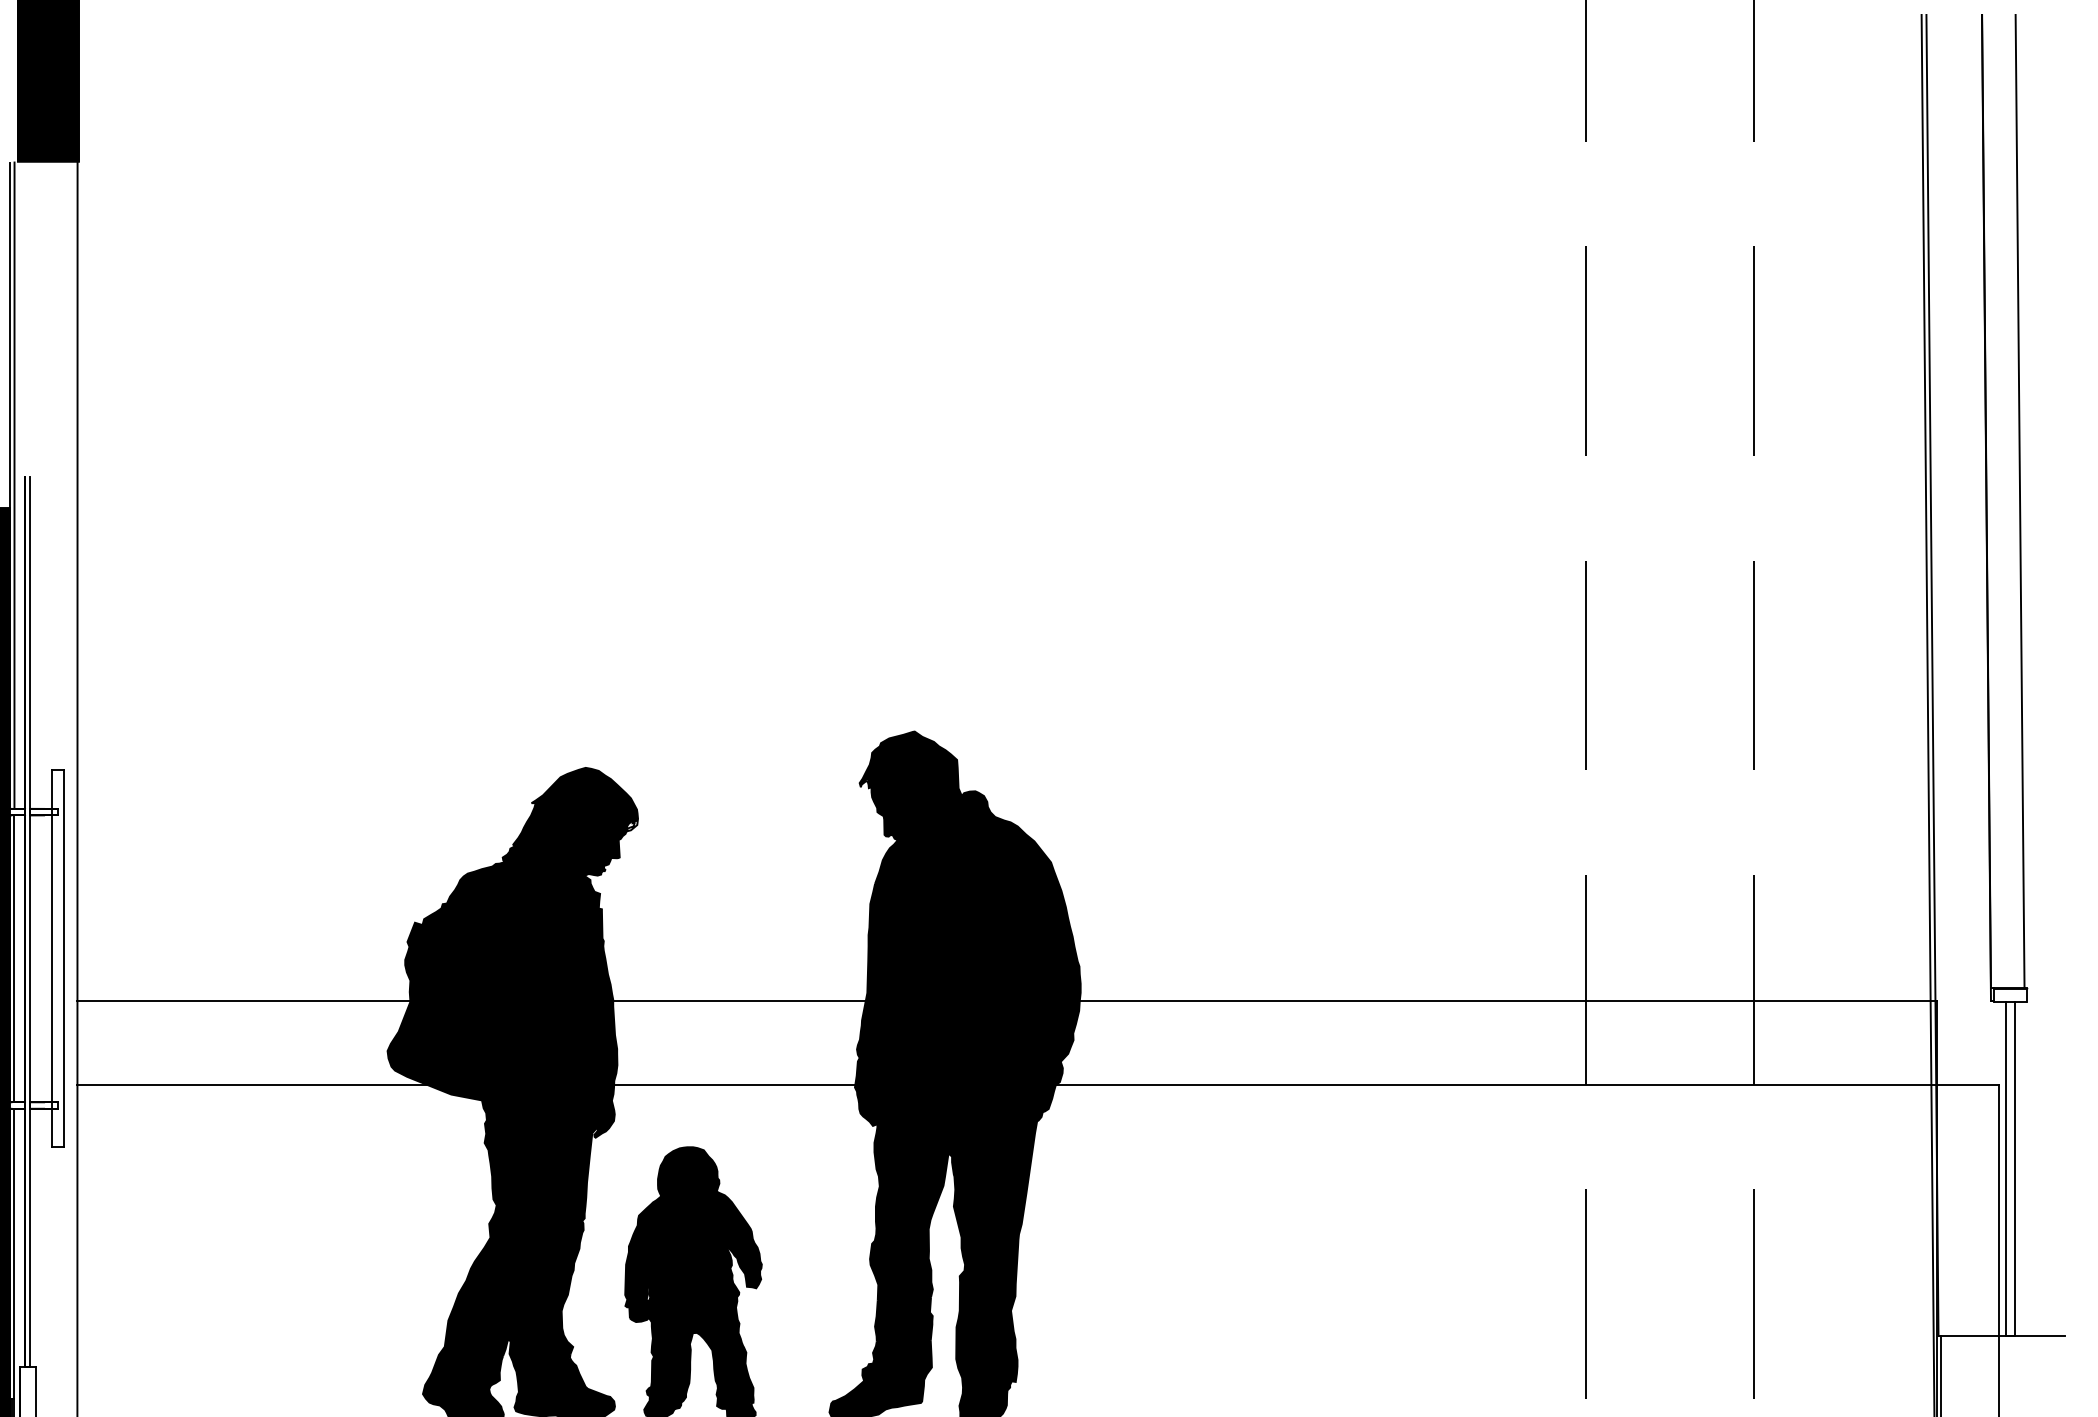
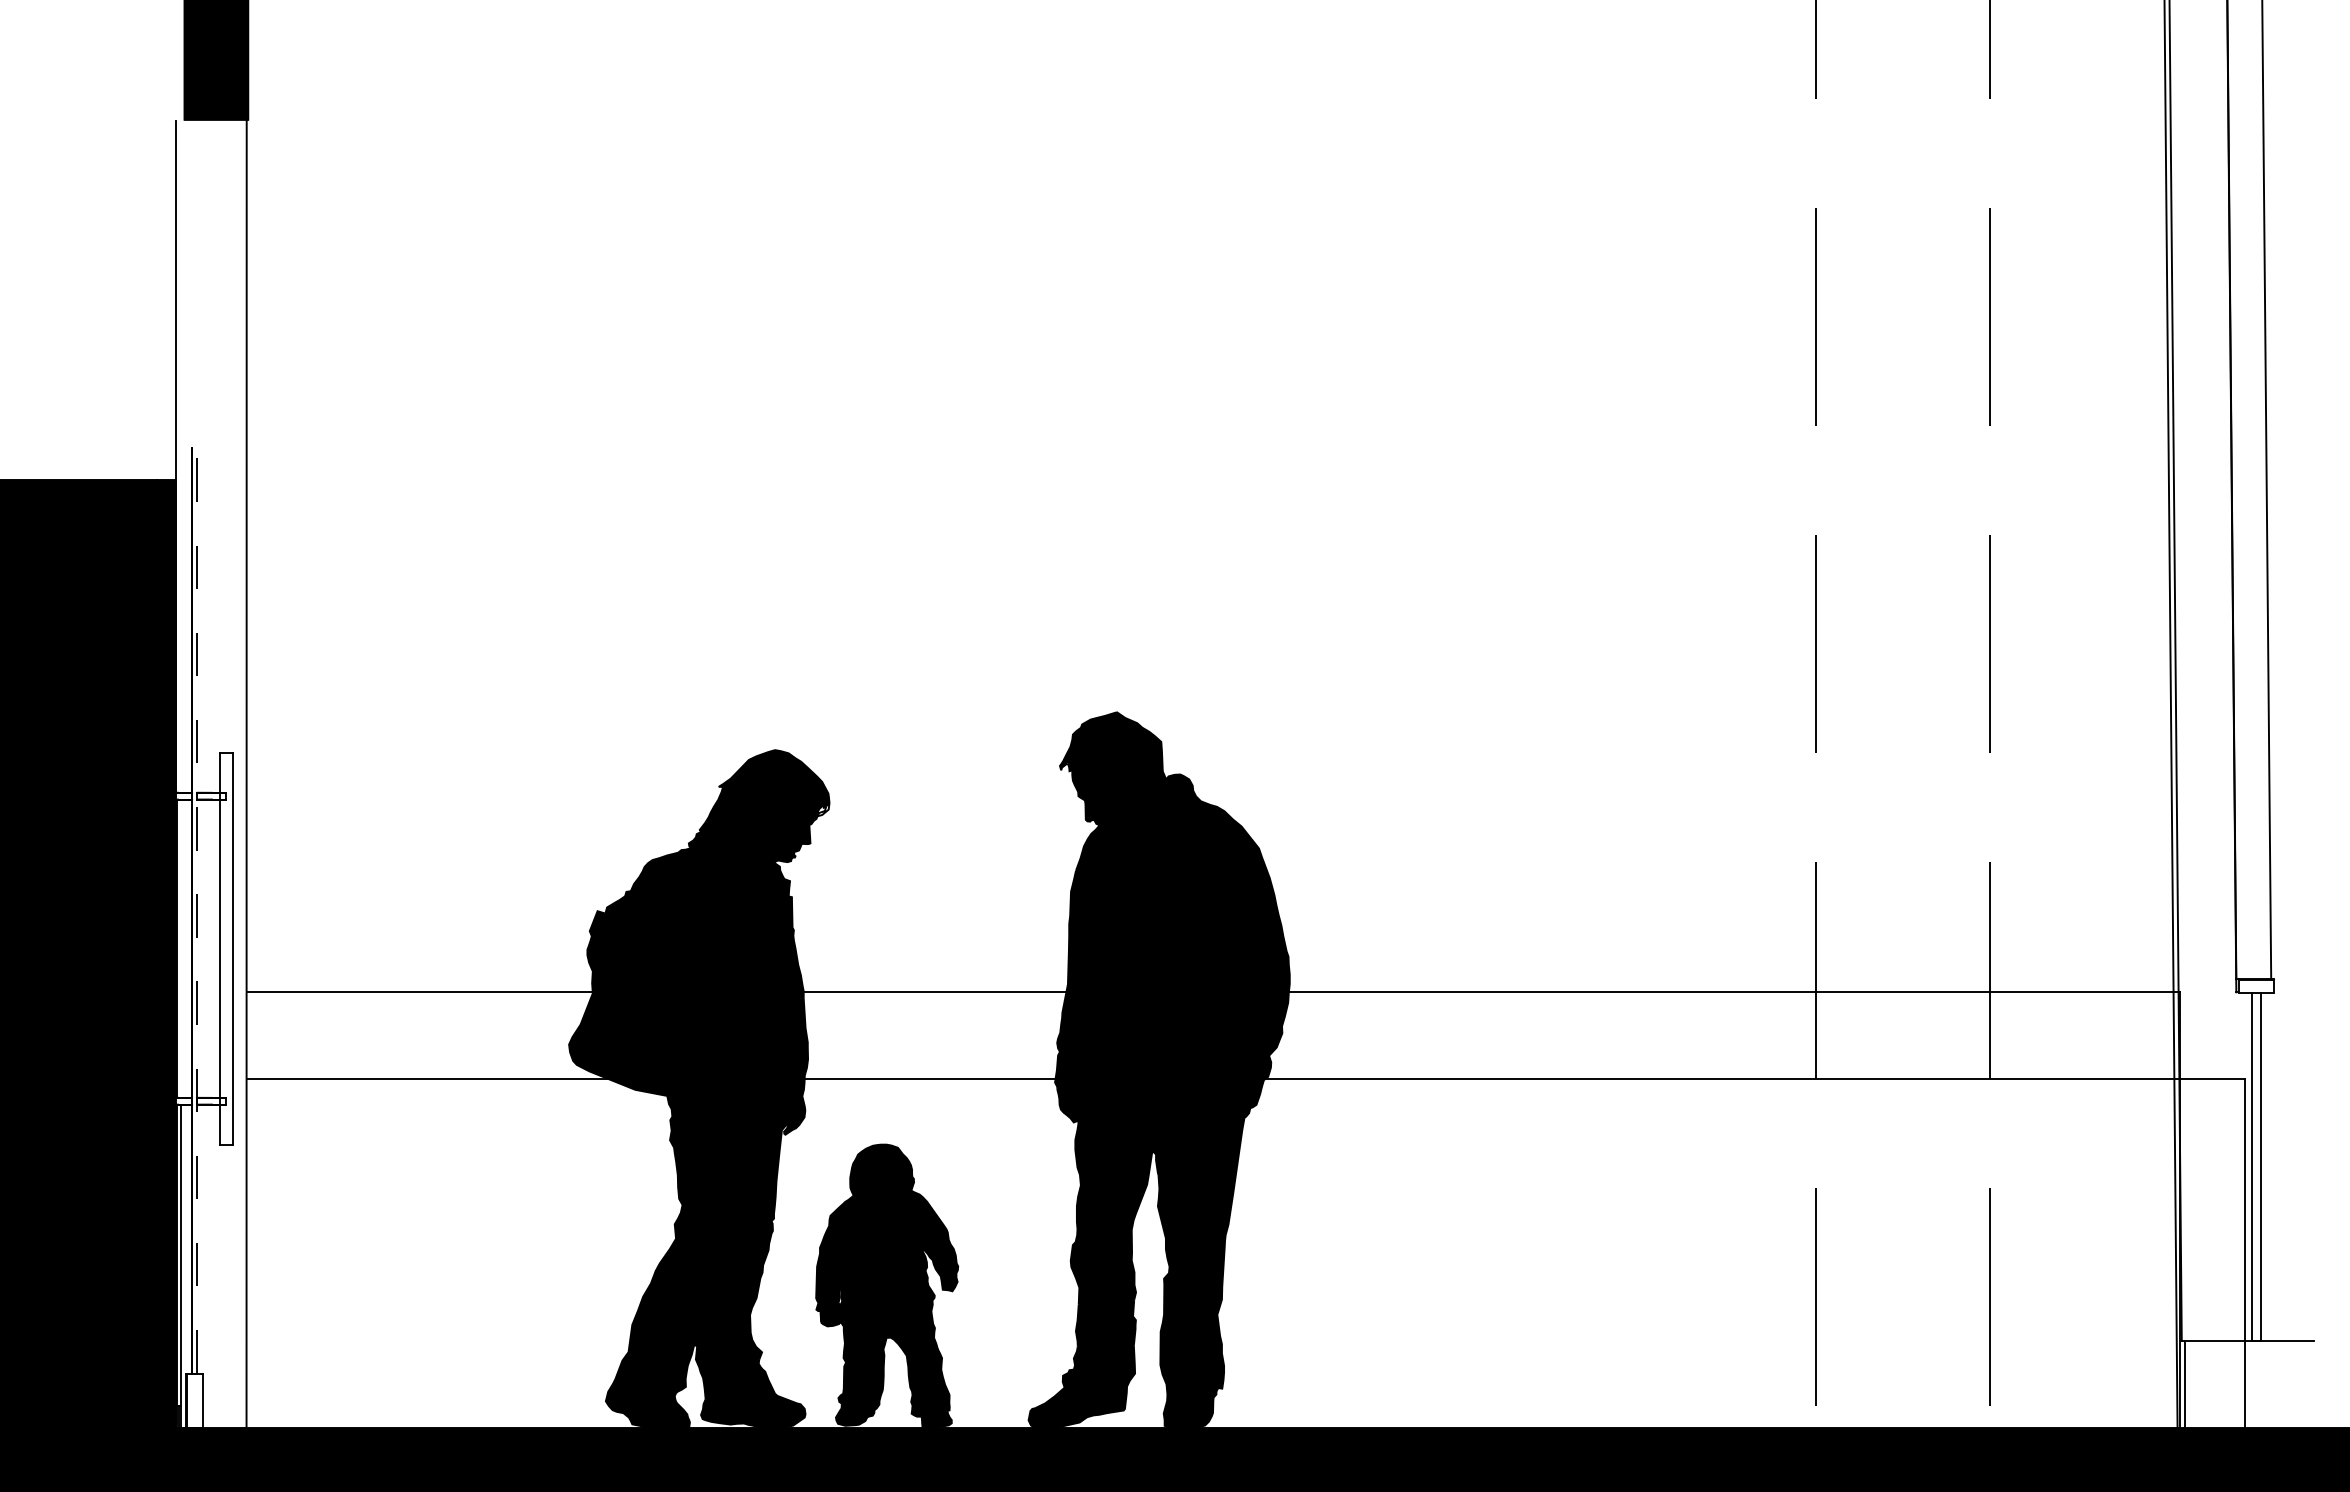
line: (14, 485) -> (181, 456), removed
line: (30, 922) -> (197, 910), solid -> dashed
line: (14, 958) -> (181, 948), removed

